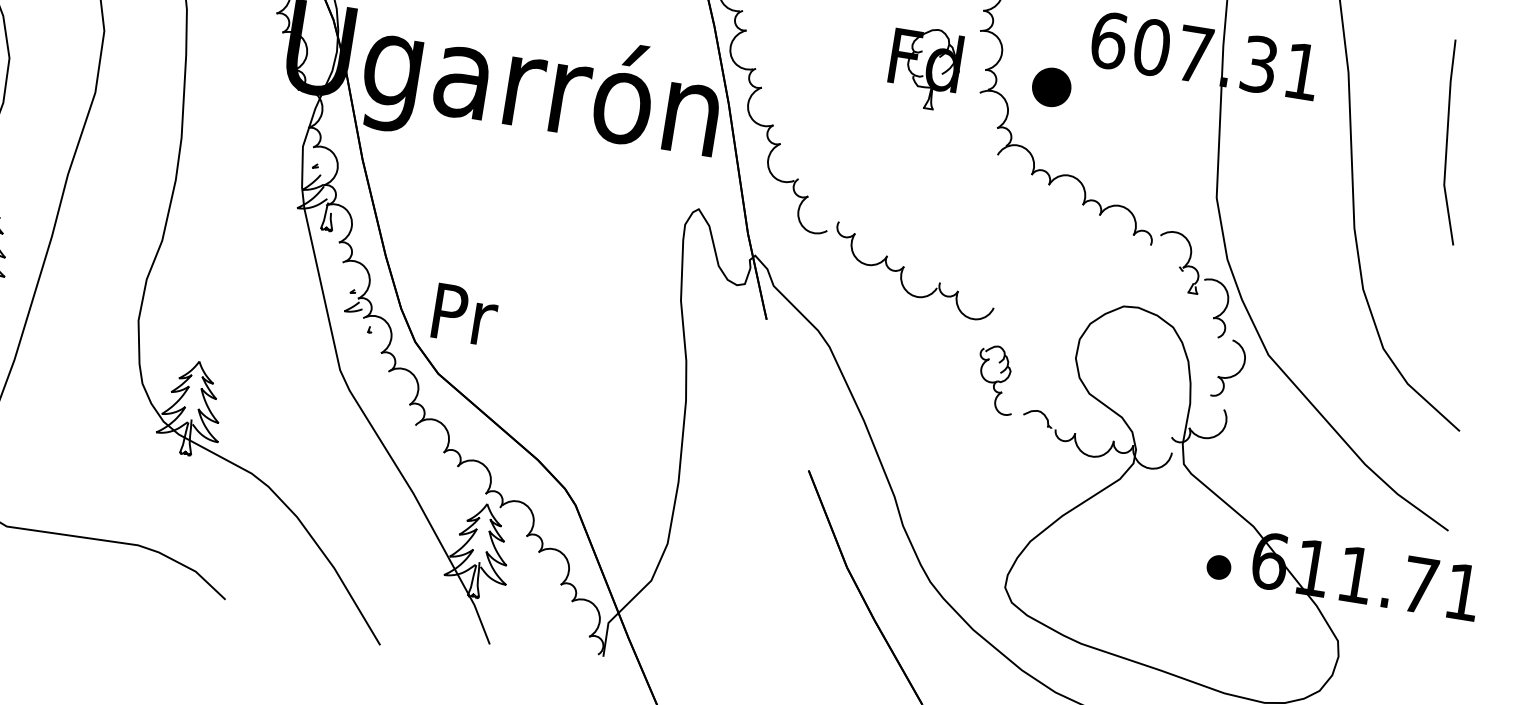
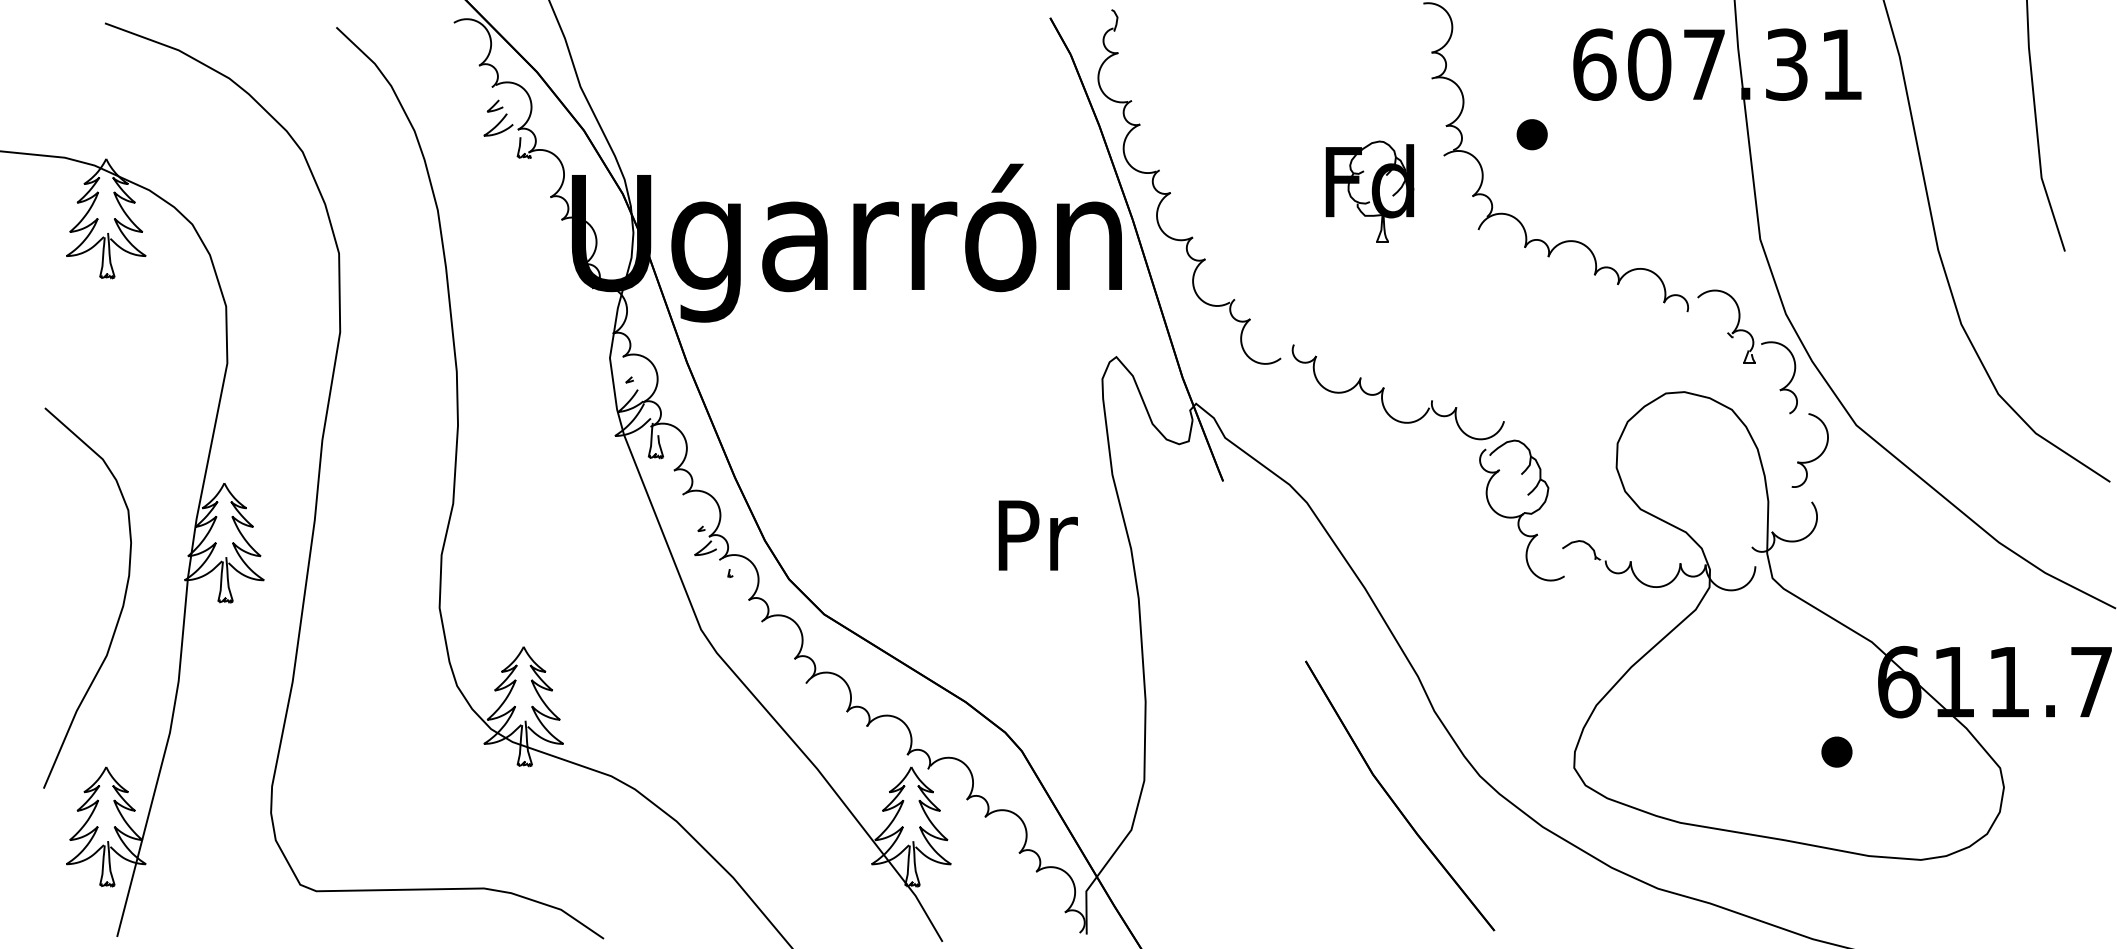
part: (924, 67) -> (1369, 191), moved
part: (1051, 87) -> (1531, 134), size x0.62
text: (464, 314) -> (1037, 535), moved
part: (996, 379) -> (1521, 510), size x1.67
part: (1218, 566) -> (1836, 751), moved

